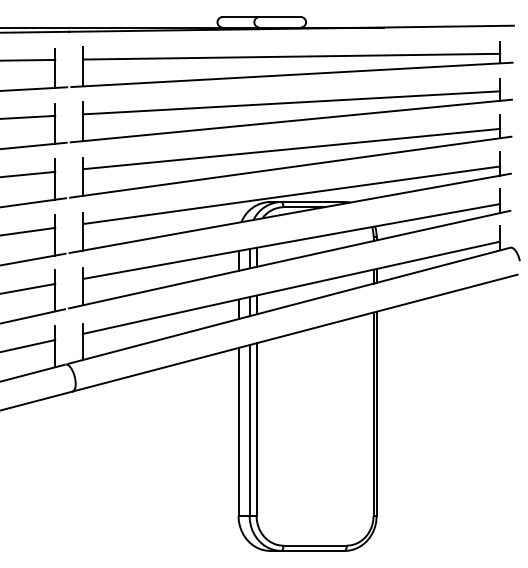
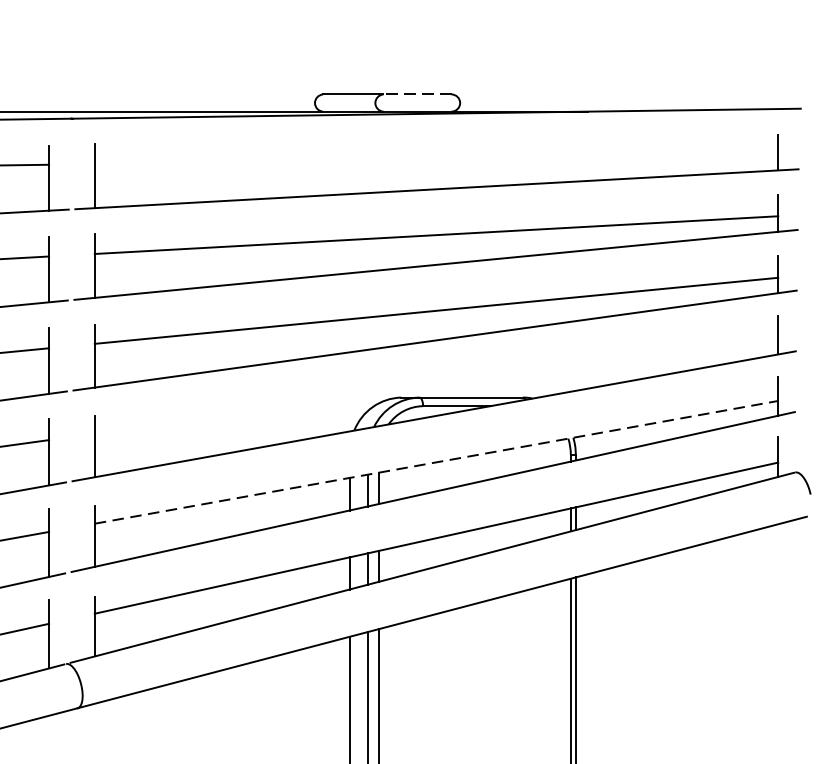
line: (280, 17) -> (418, 95), solid -> dashed
line: (291, 56) -> (436, 159), removed
line: (291, 195) -> (436, 386), removed
line: (291, 241) -> (436, 462), solid -> dashed

